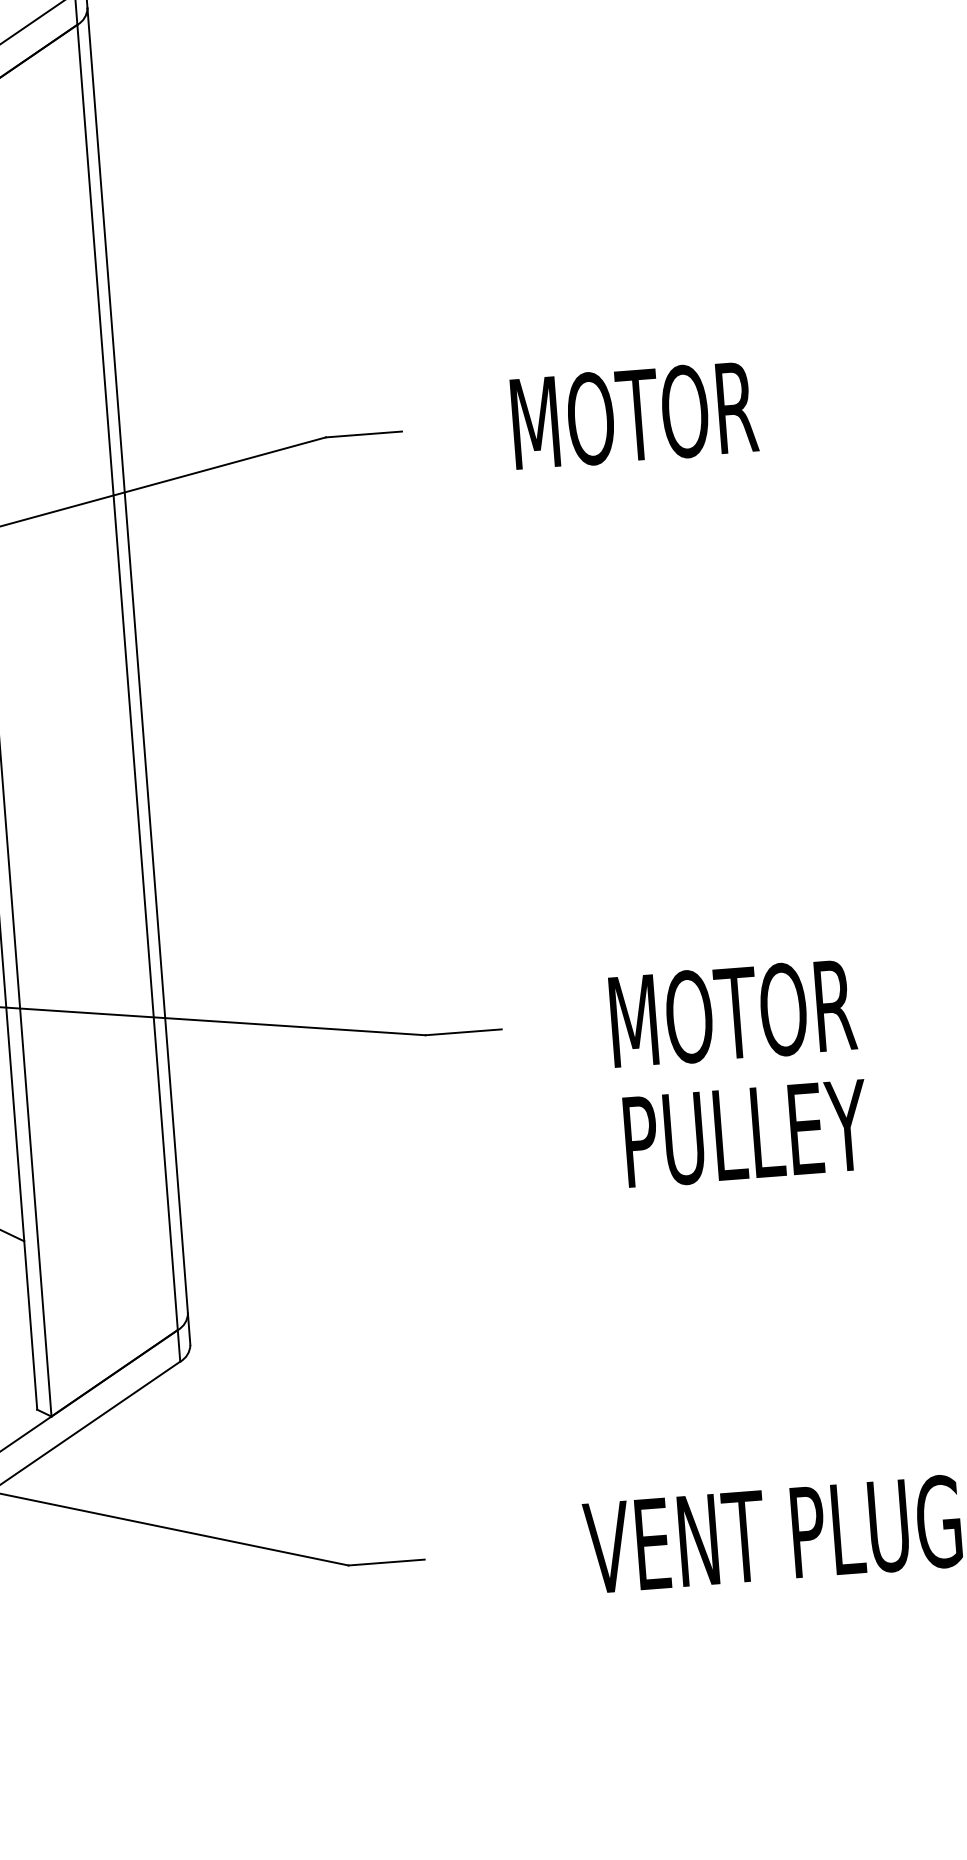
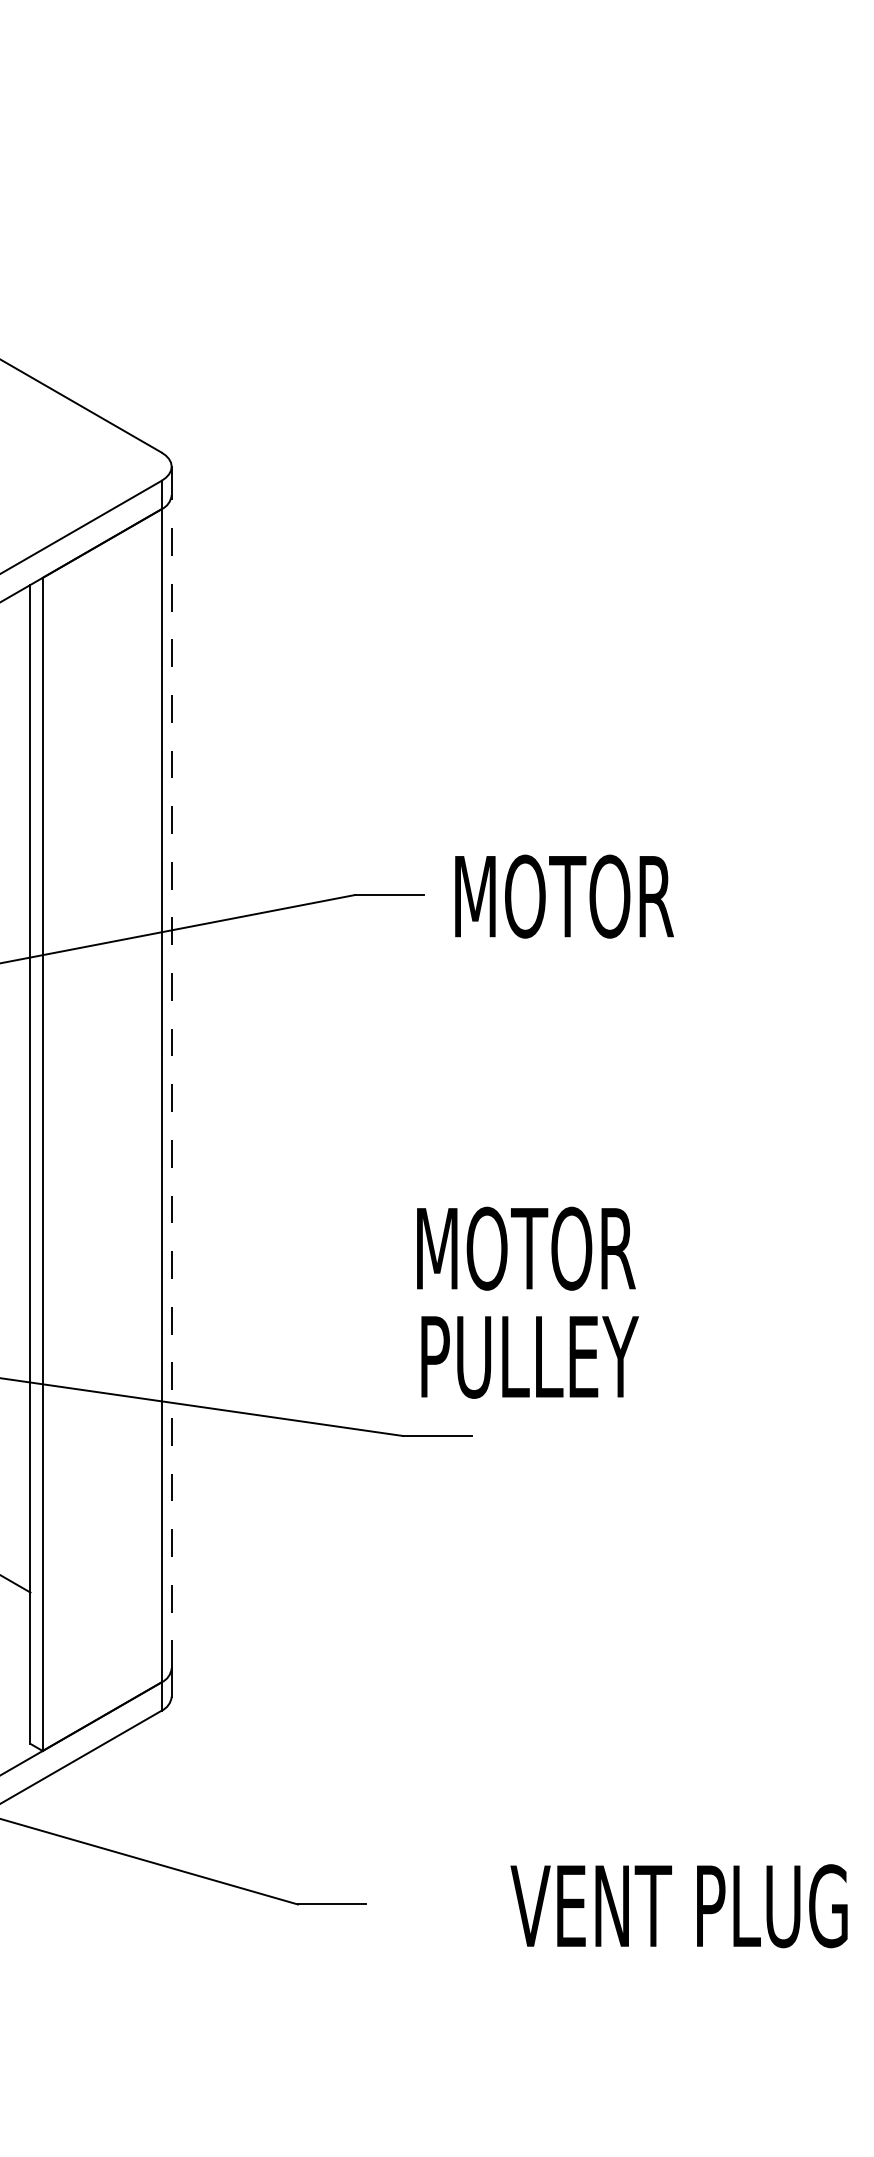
text: (634, 415) -> (564, 896), moved
line: (137, 660) -> (171, 1081), solid -> dashed
text: (738, 1073) -> (527, 1302), moved

